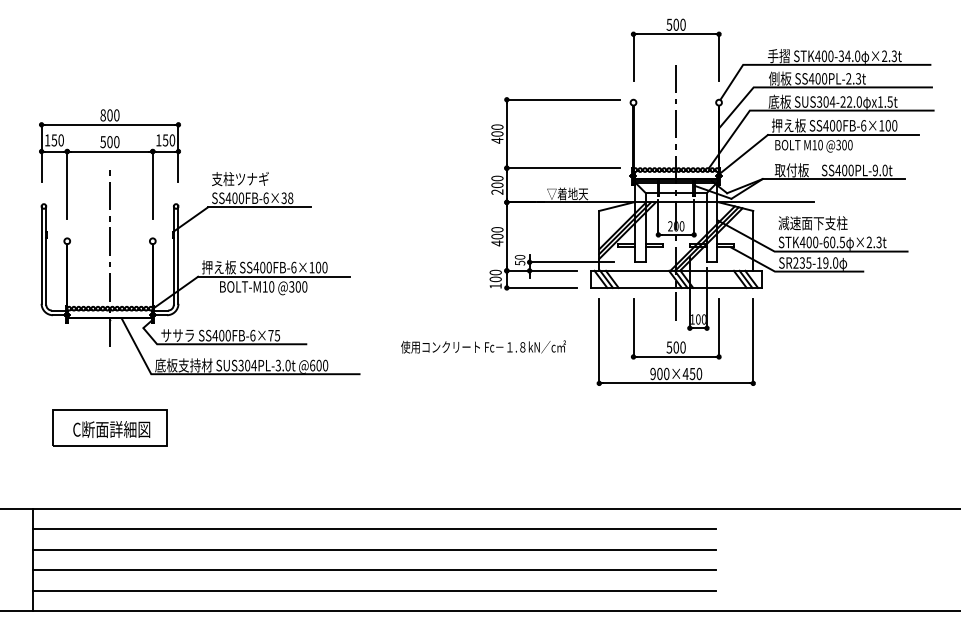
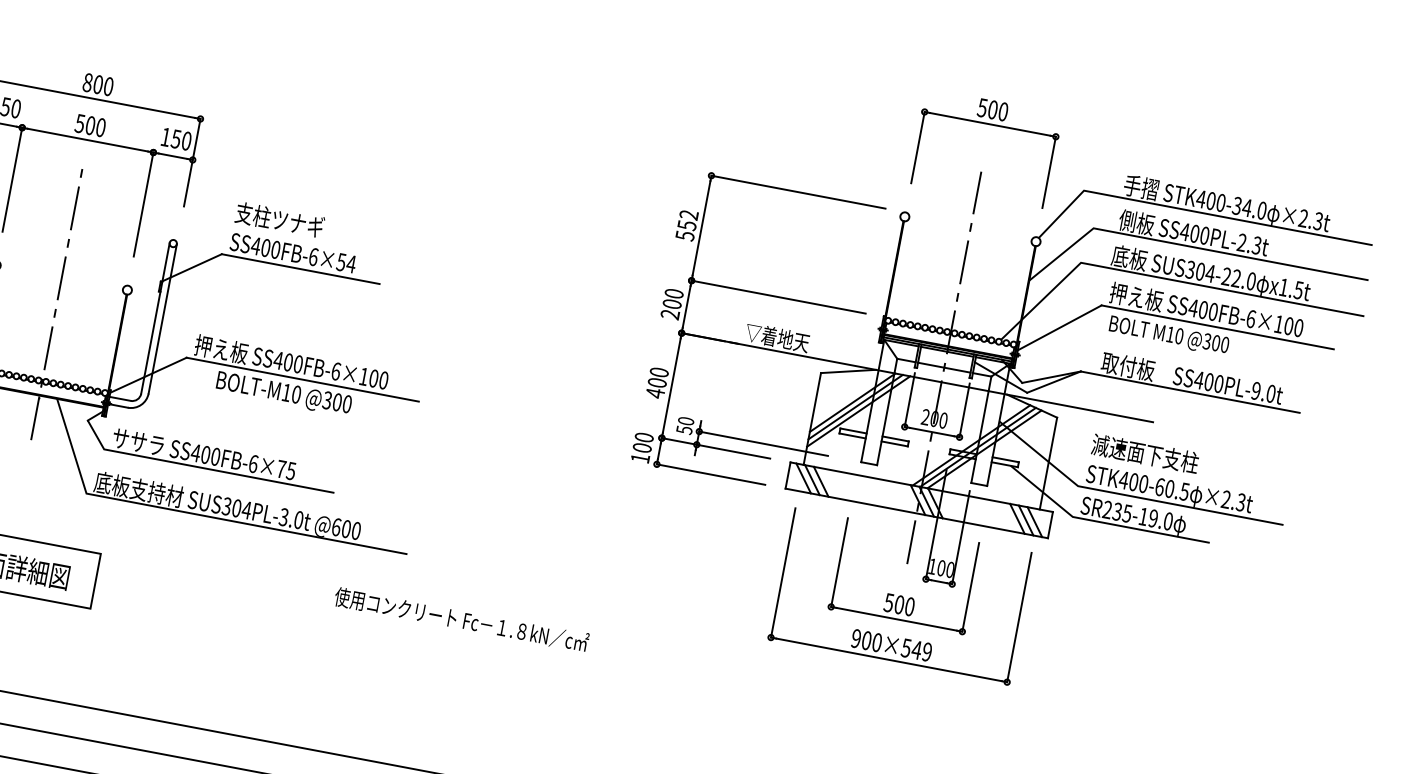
text: (497, 133) -> (687, 224), 400 -> 552
text: (287, 198) -> (346, 263), SS400FB-6×38 -> SS400FB-6×54
text: (483, 346) -> (461, 619), moved
text: (692, 374) -> (916, 650), 900×450 -> 900×549

